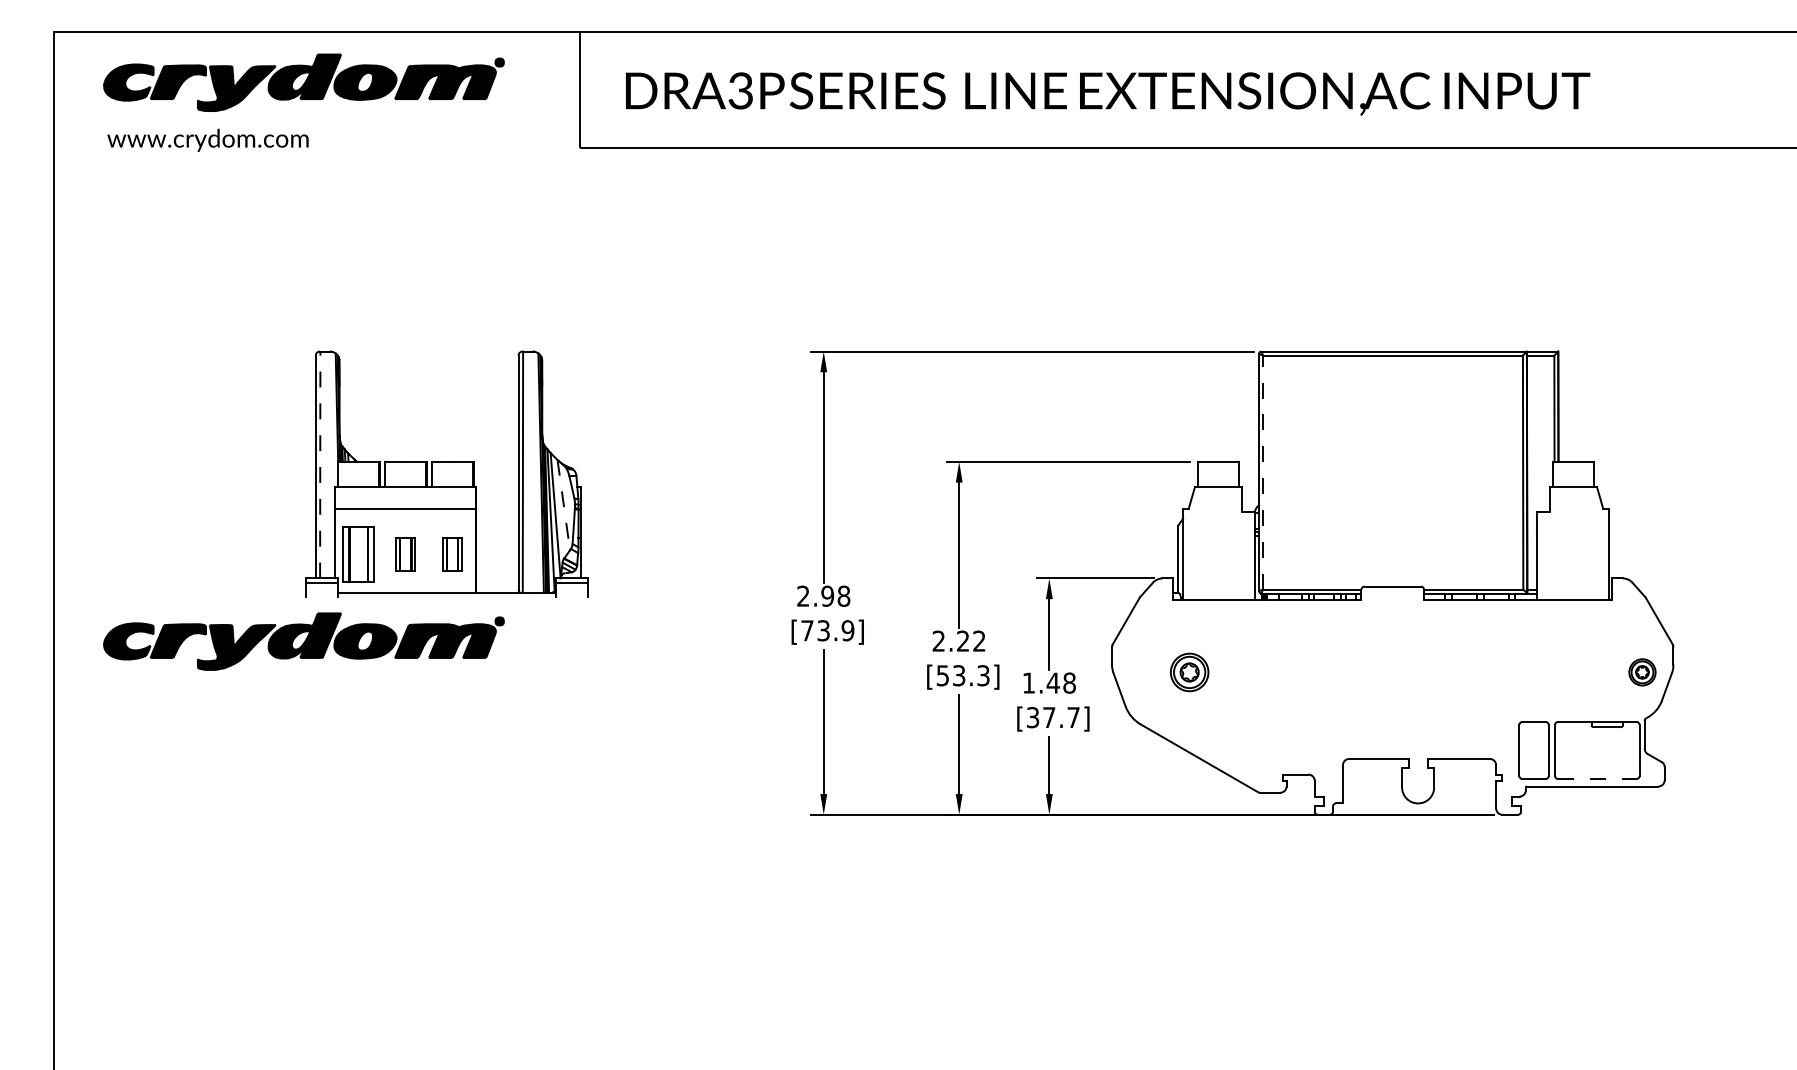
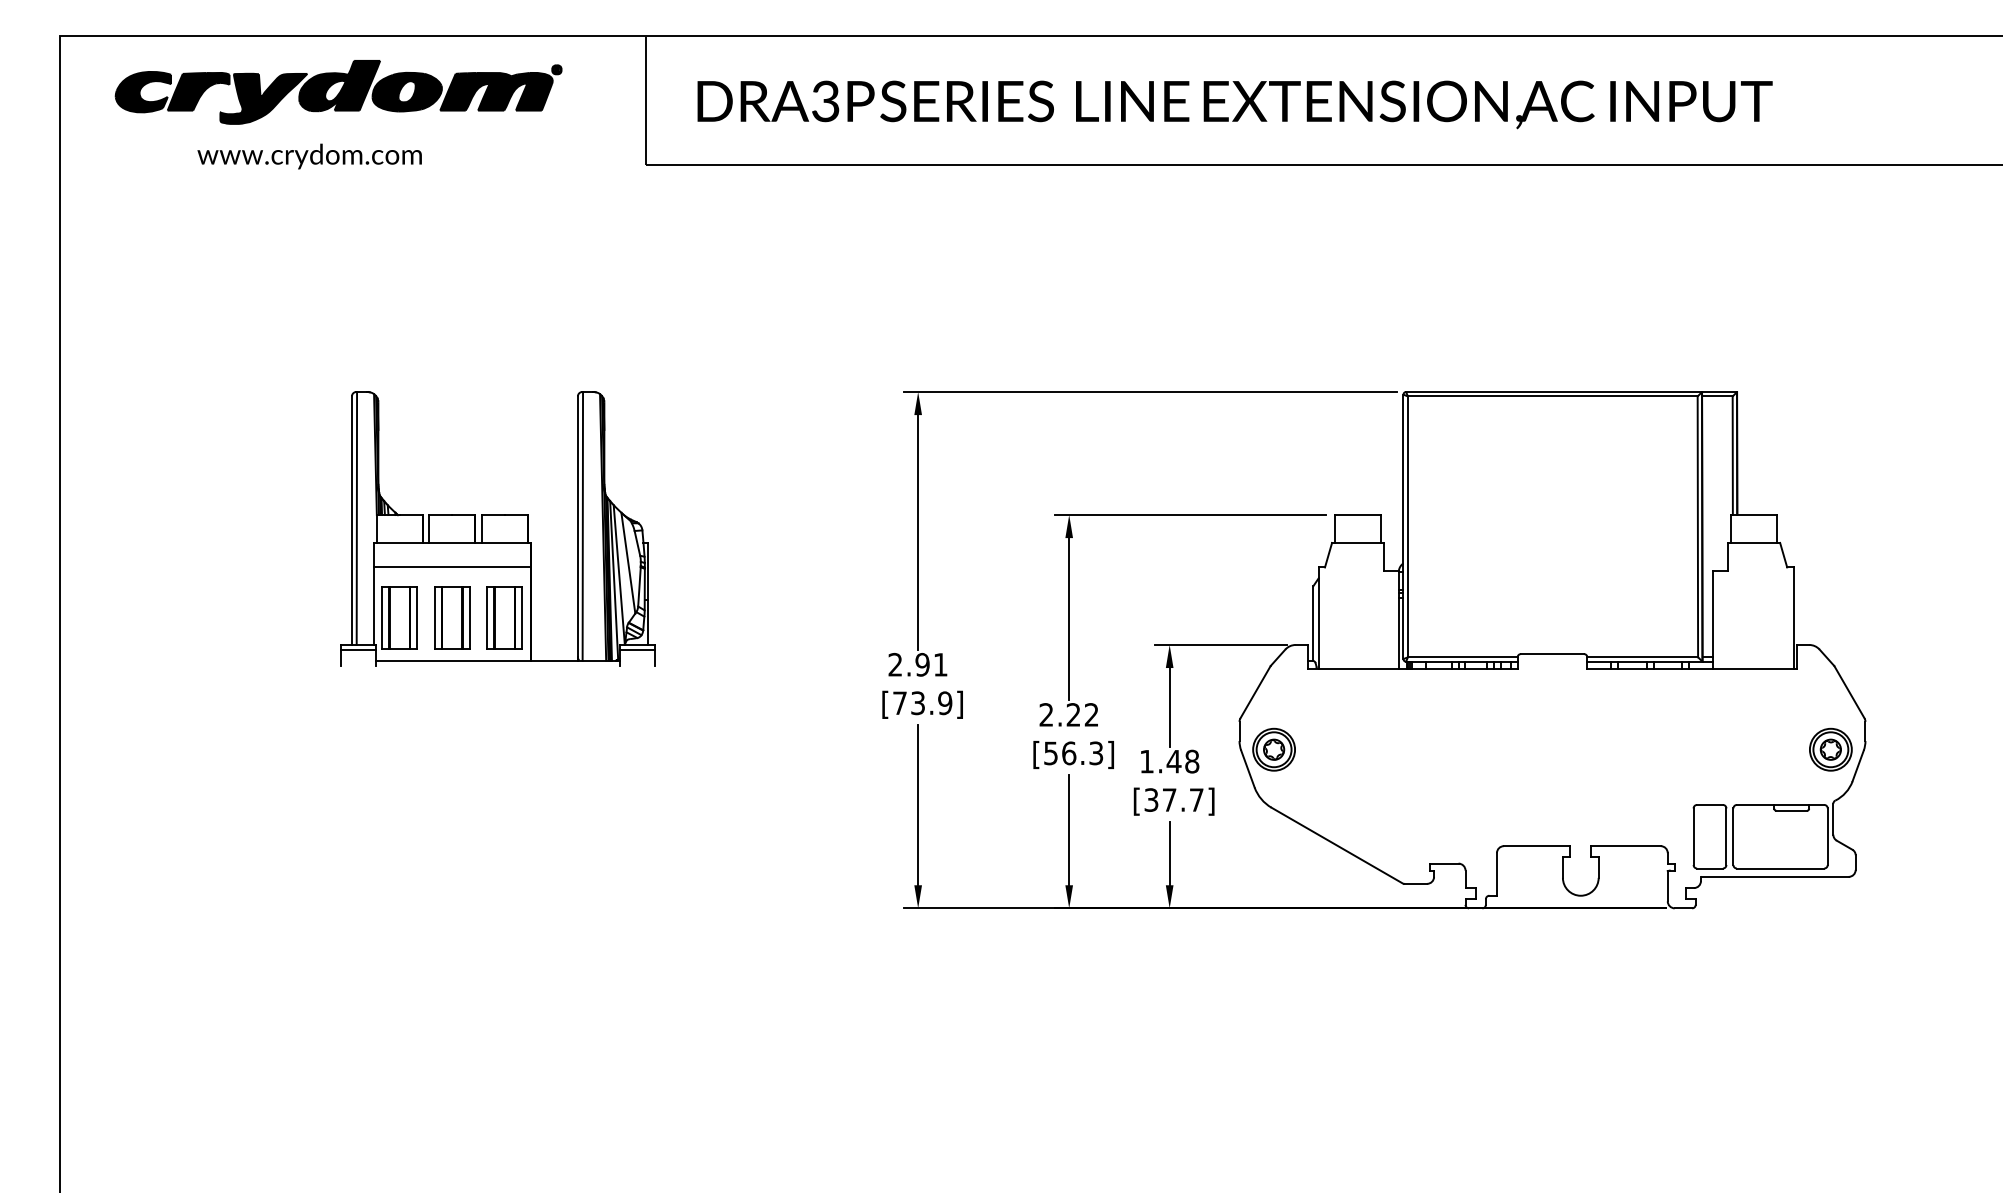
text: (207, 140) -> (309, 156), moved
line: (319, 464) -> (356, 517), dashed -> solid
line: (1262, 472) -> (1407, 526), dashed -> solid
line: (563, 505) -> (628, 563), dashed -> solid
part: (406, 553) -> (452, 617), size x1.67
part: (452, 553) -> (504, 617), size x1.67
text: (843, 595) -> (940, 664), 2.98 -> 2.91
part: (303, 641) -> (338, 715), removed
part: (1189, 672) -> (1273, 749), moved
part: (1642, 672) -> (1830, 749), size x1.43
text: (959, 675) -> (1069, 753), [53.3] -> [56.3]
line: (1597, 778) -> (1780, 868), dashed -> solid

